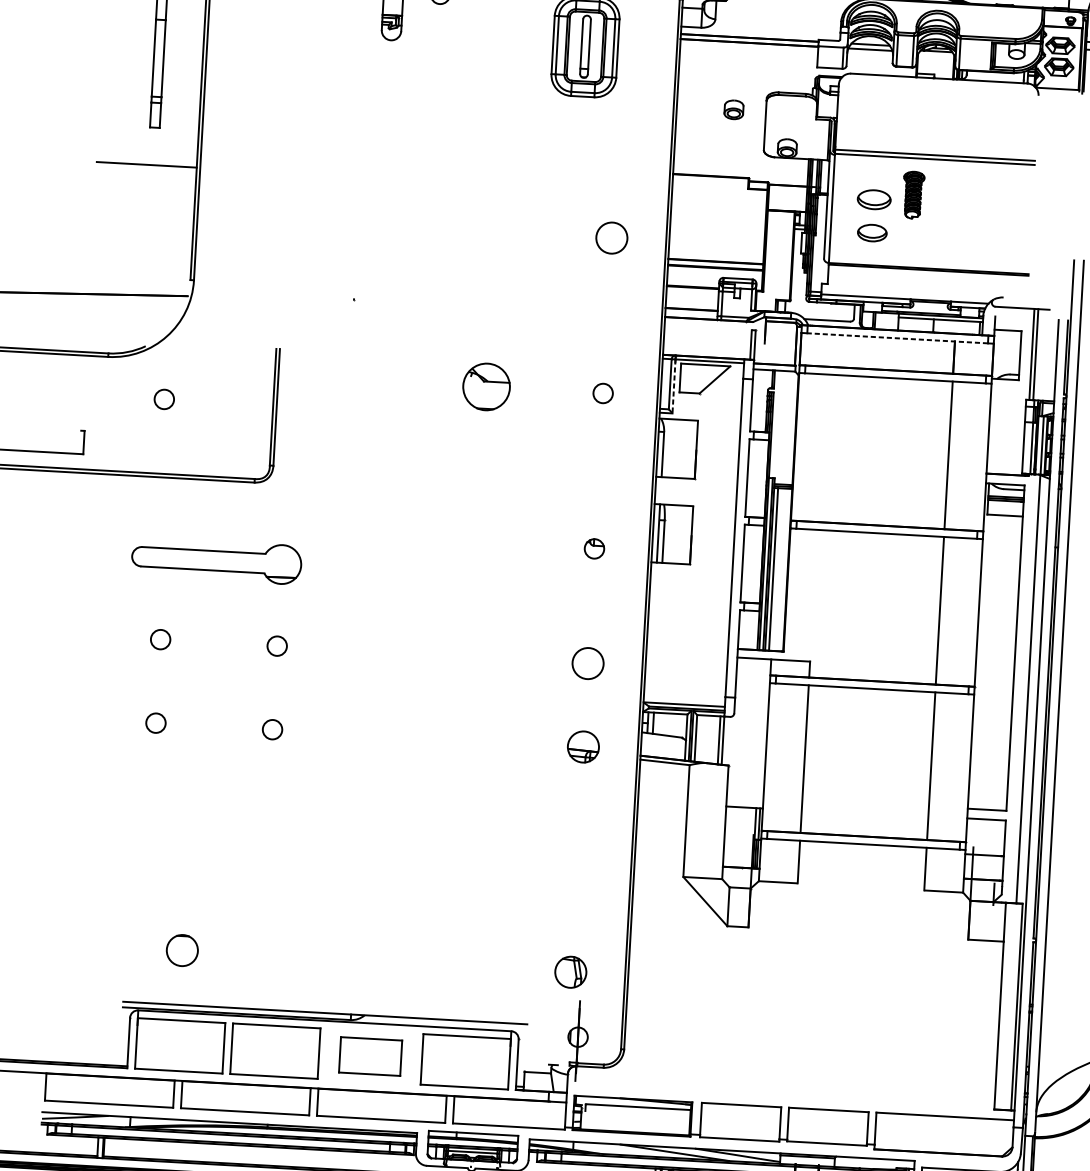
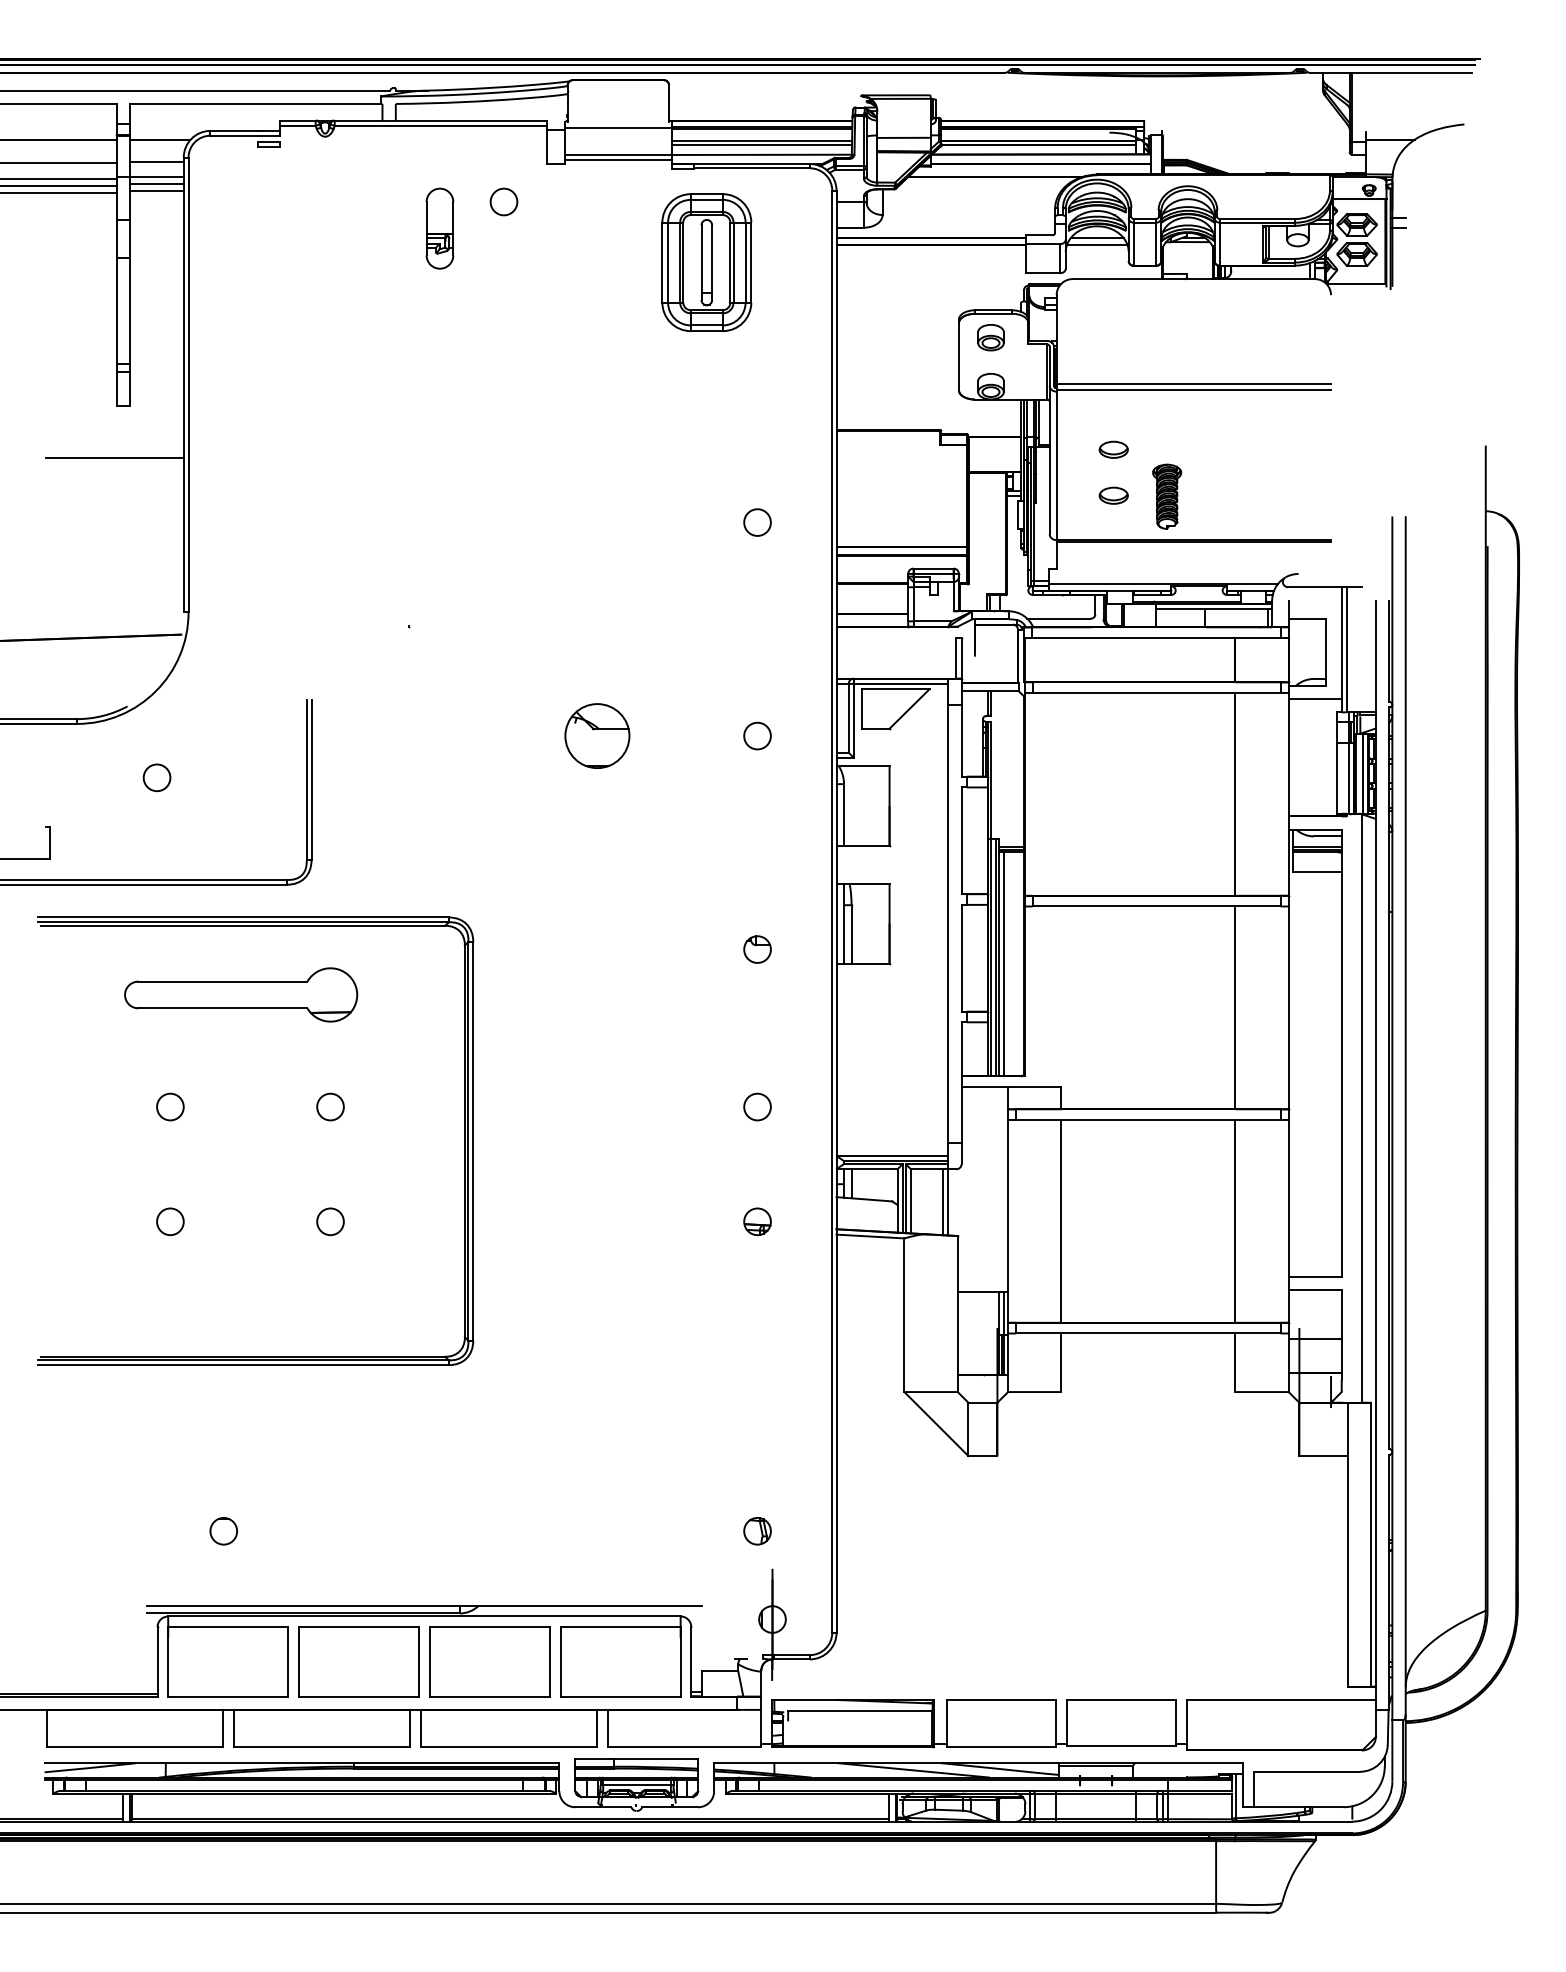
part: (733, 109) -> (990, 337), moved
part: (913, 194) -> (1167, 496), moved
part: (873, 199) -> (1113, 449), size x0.62
part: (872, 232) -> (1113, 495), size x0.71
circle: (611, 238) -> (757, 522), size x0.62
line: (897, 338) -> (1156, 638), dashed -> solid
line: (674, 386) -> (854, 721), dashed -> solid
line: (1010, 389) -> (1314, 699), added
circle: (588, 663) -> (757, 1106), size x0.62
part: (373, 675) -> (464, 1140), added
part: (583, 746) -> (757, 1221), size x0.62
circle: (182, 950) -> (223, 1531), size x0.62
part: (570, 972) -> (757, 1531), size x0.62
part: (370, 1056) -> (489, 1661), size x1.43

